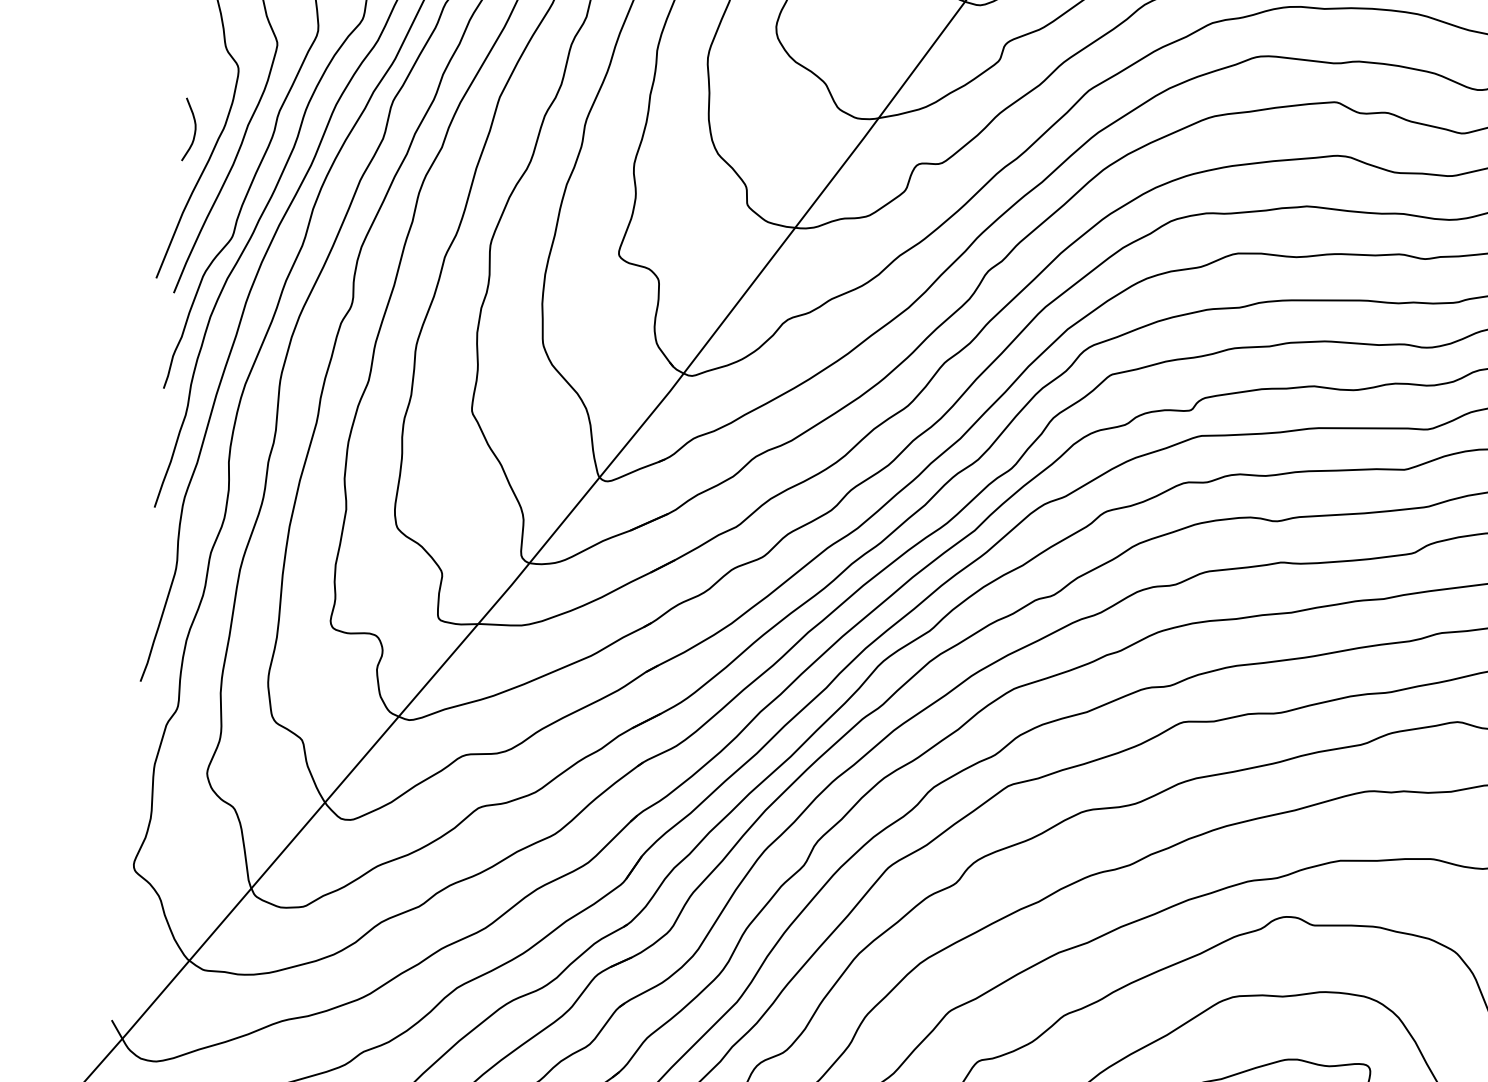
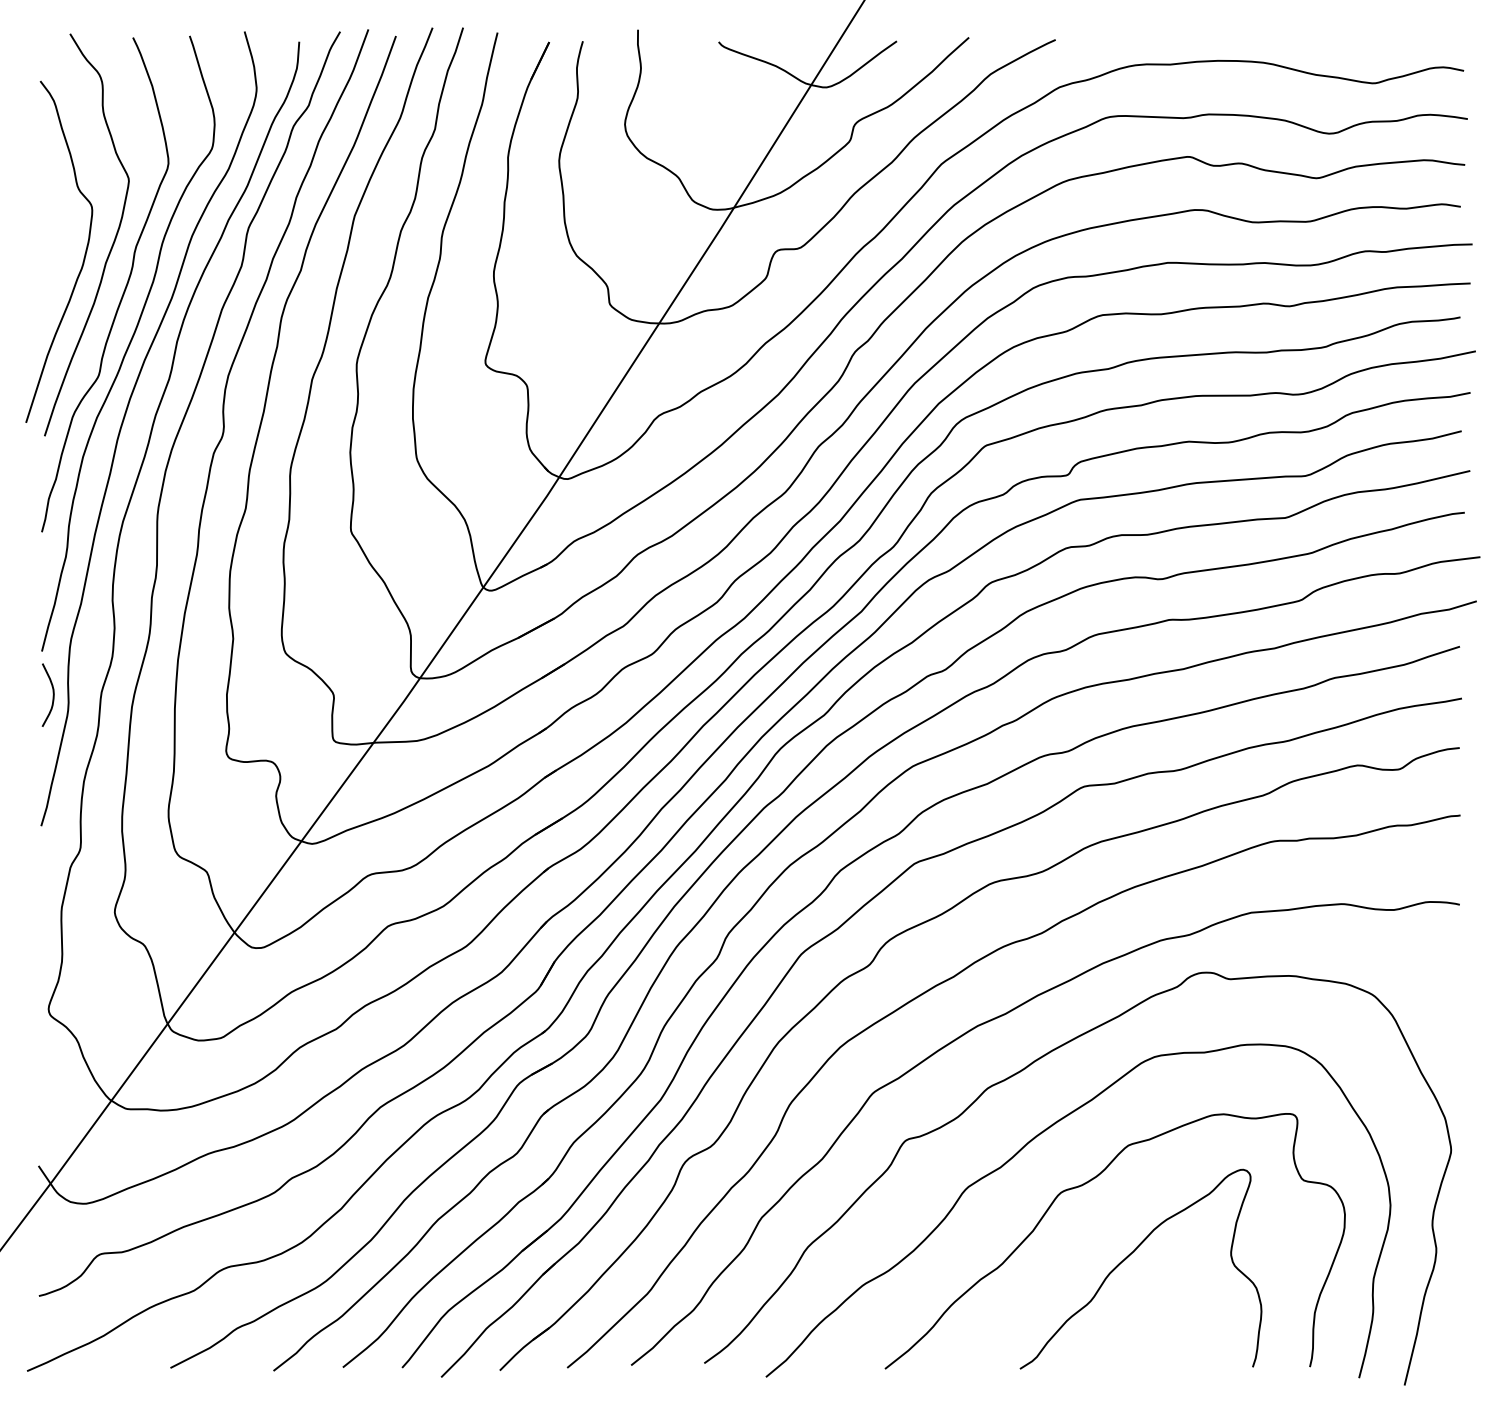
curve: (194, 128) -> (52, 693), moved

